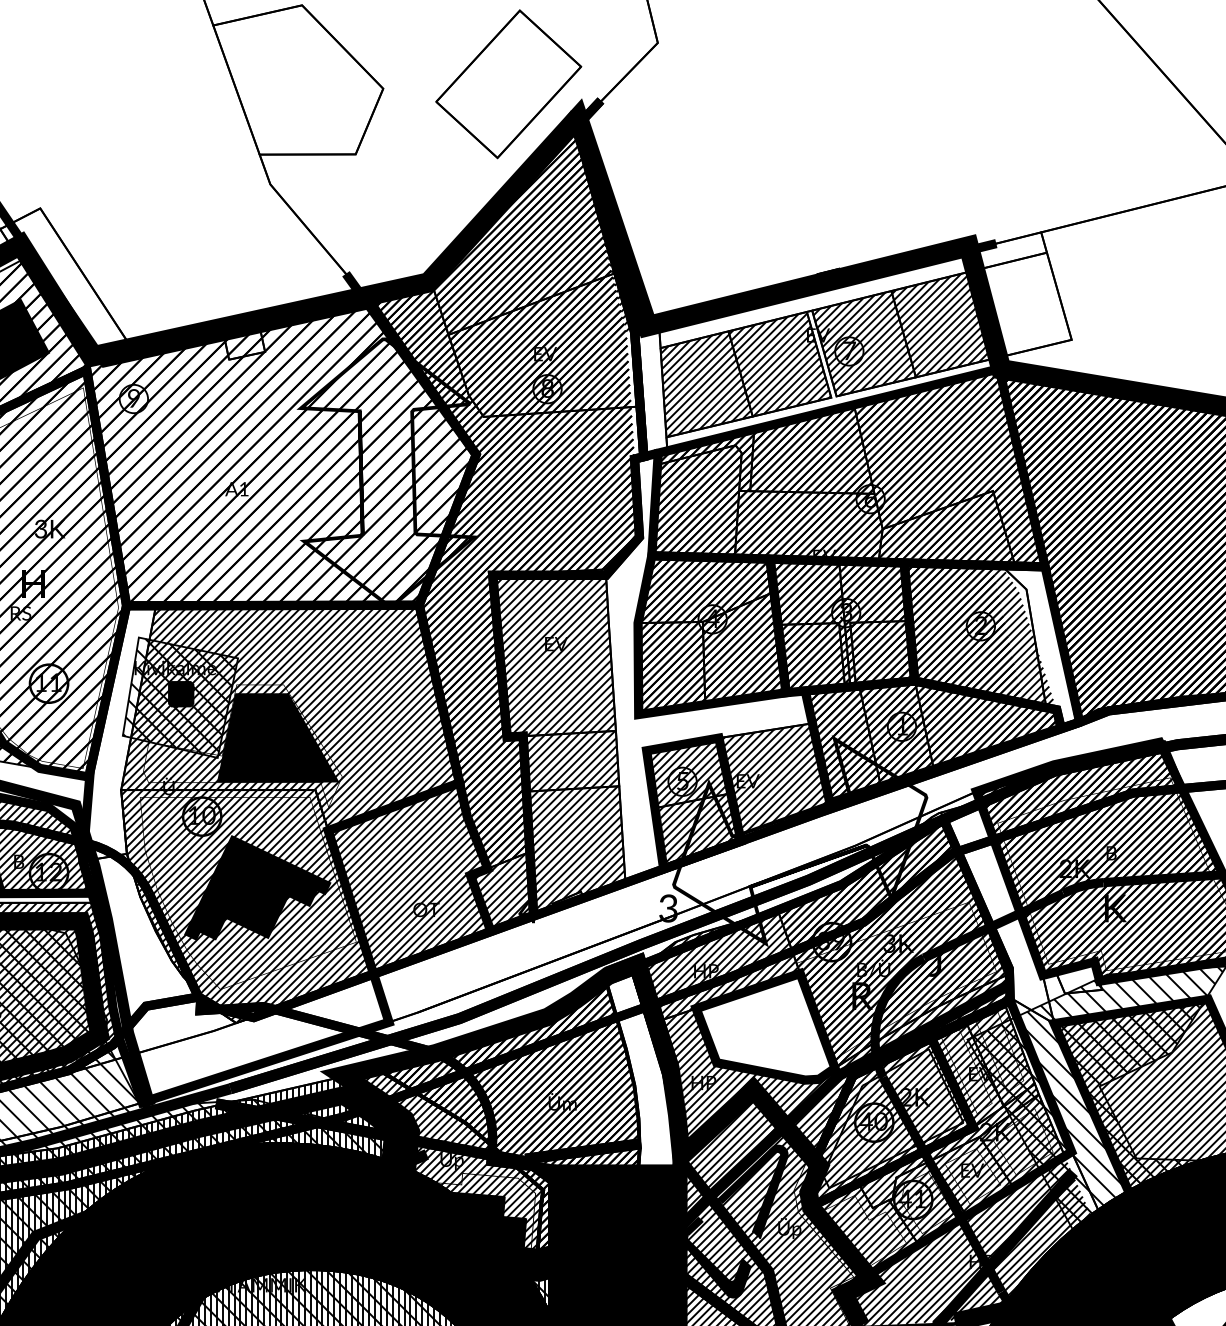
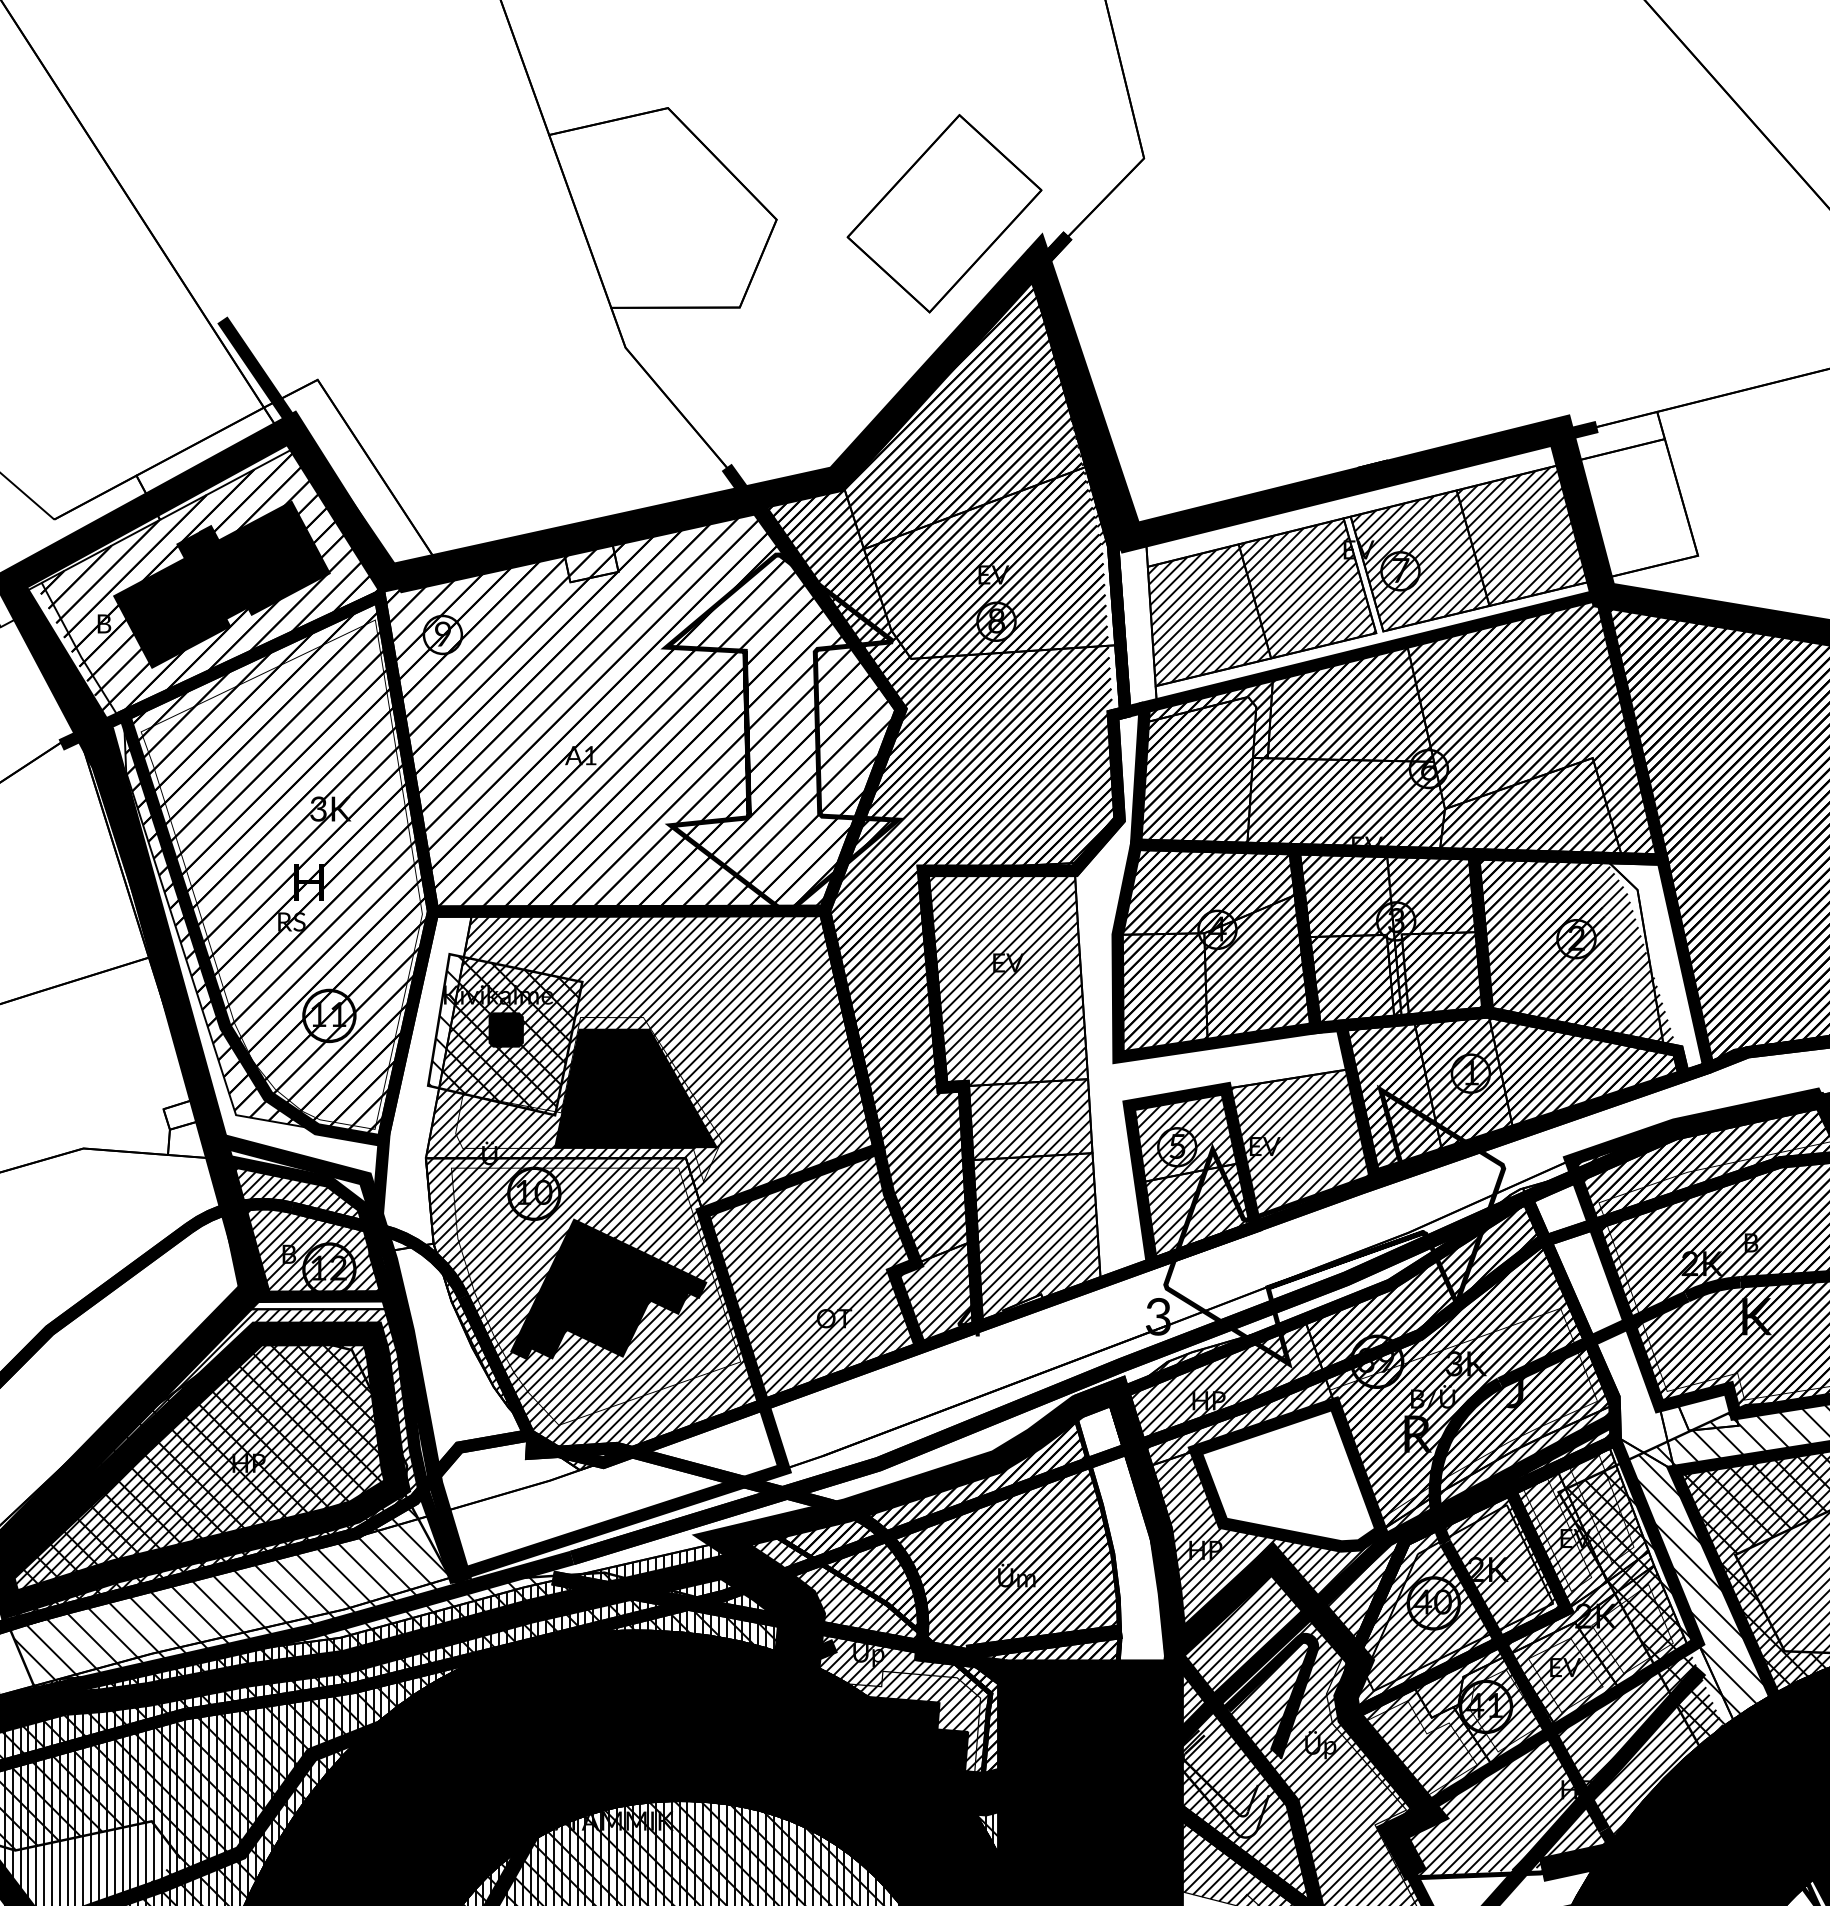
fill: (715, 1257) -> (1221, 1783), removed

